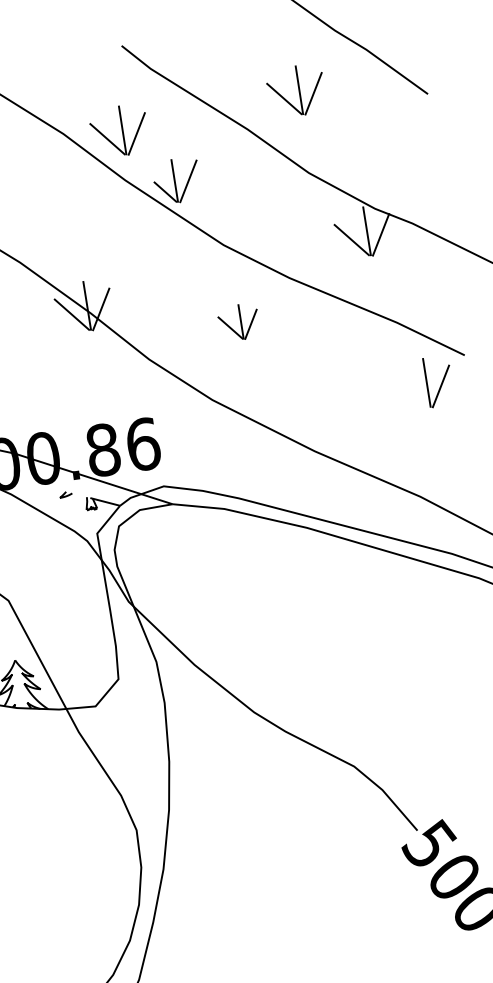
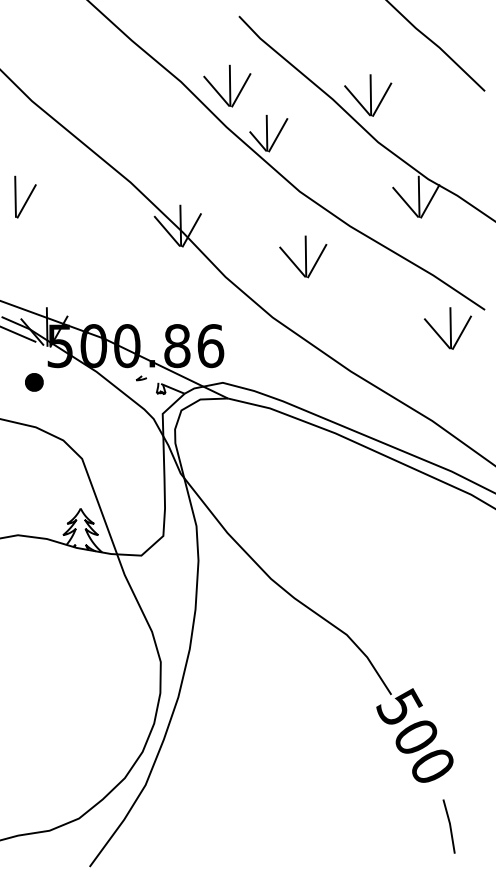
part: (296, 90) -> (368, 95), moved
part: (238, 321) -> (303, 256), size x1.43
line: (410, 391) -> (436, 333), added

